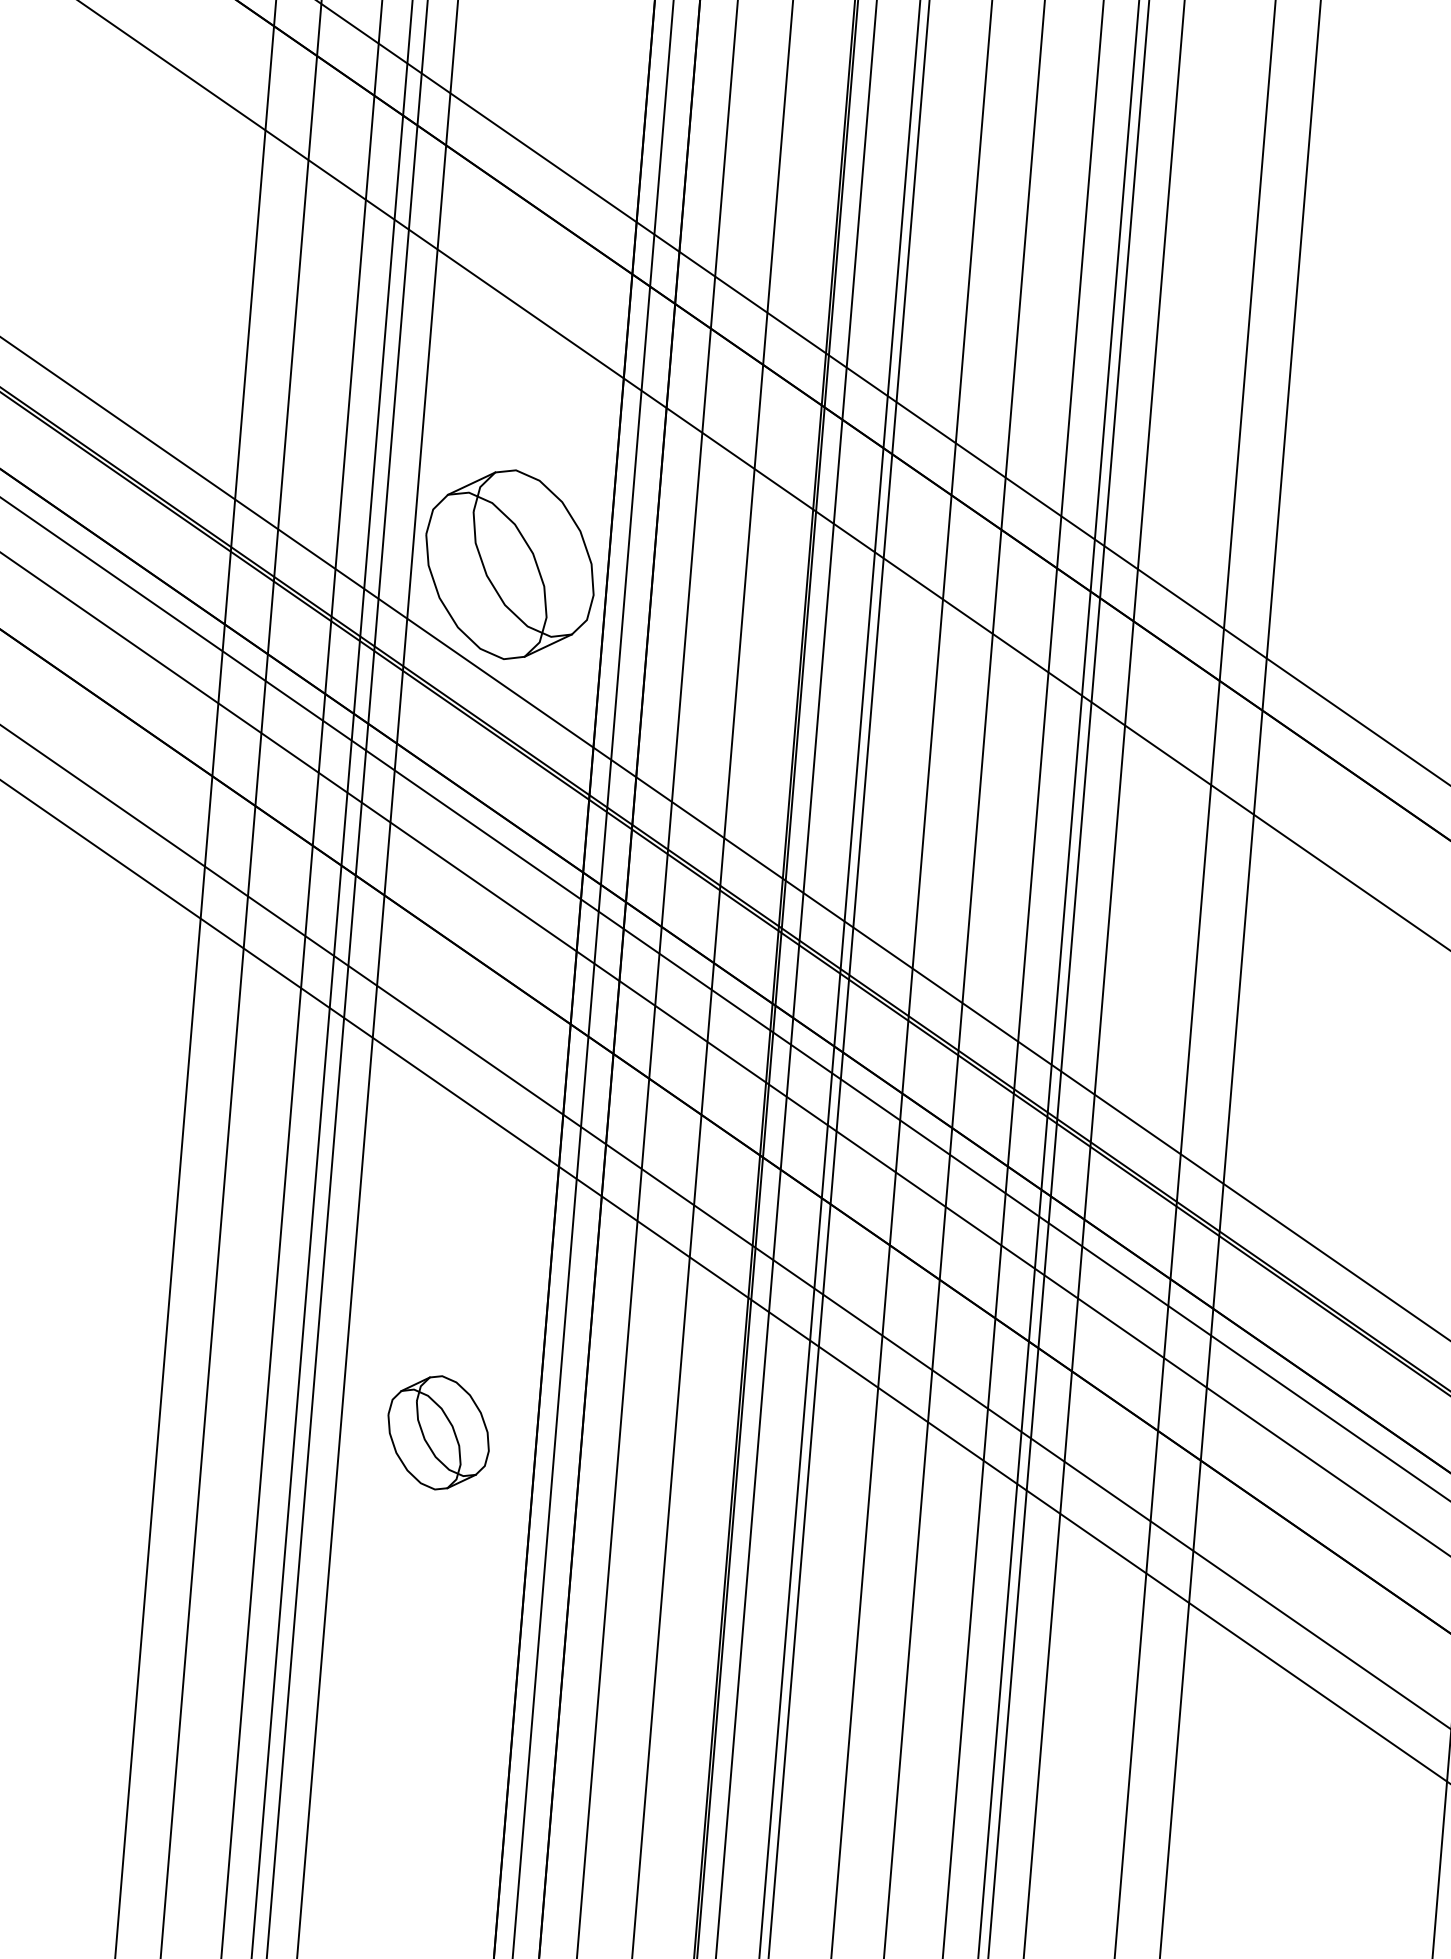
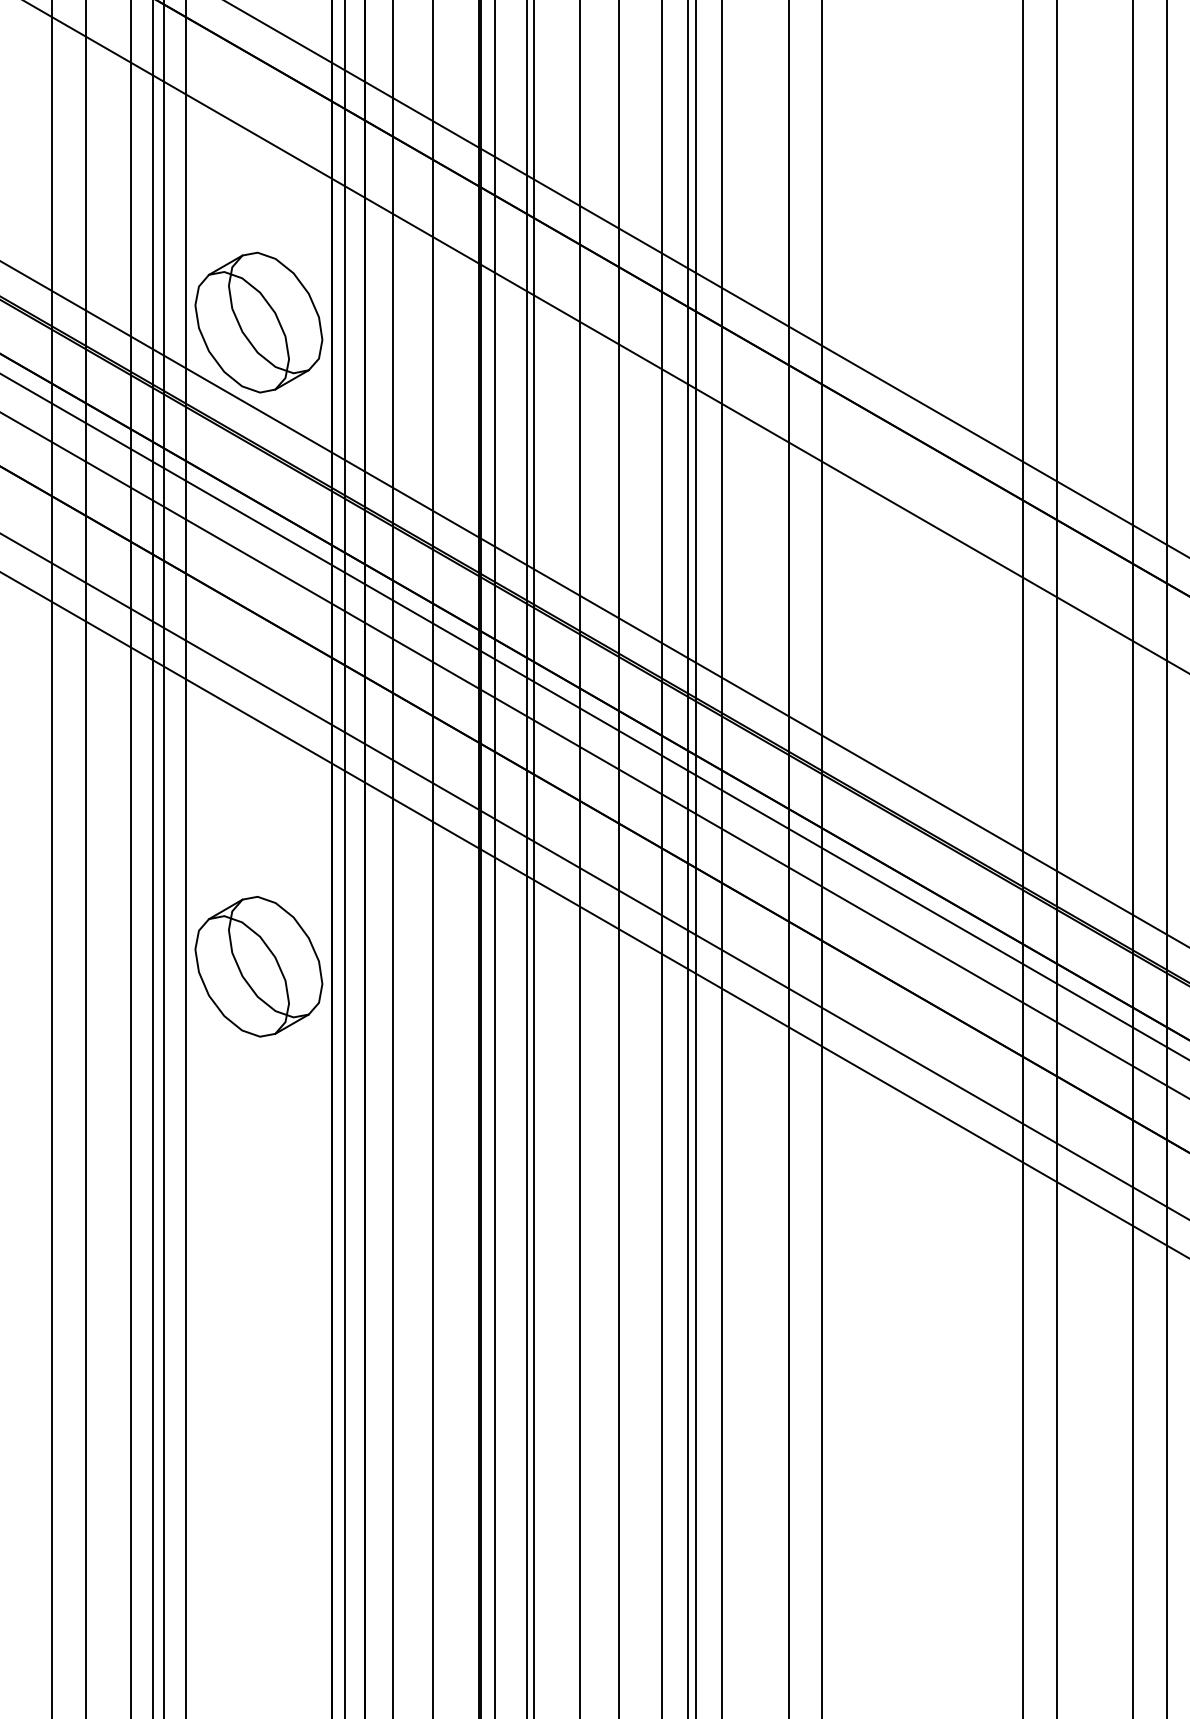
part: (438, 1432) -> (258, 966), size x1.67

